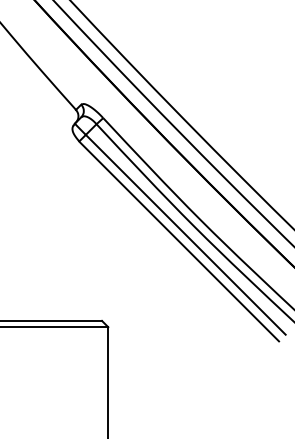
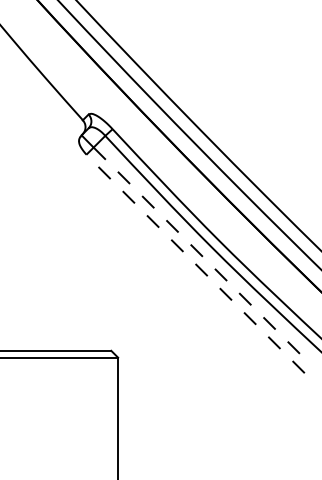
line: (186, 235) -> (203, 257), solid -> dashed
line: (179, 241) -> (195, 263), solid -> dashed

